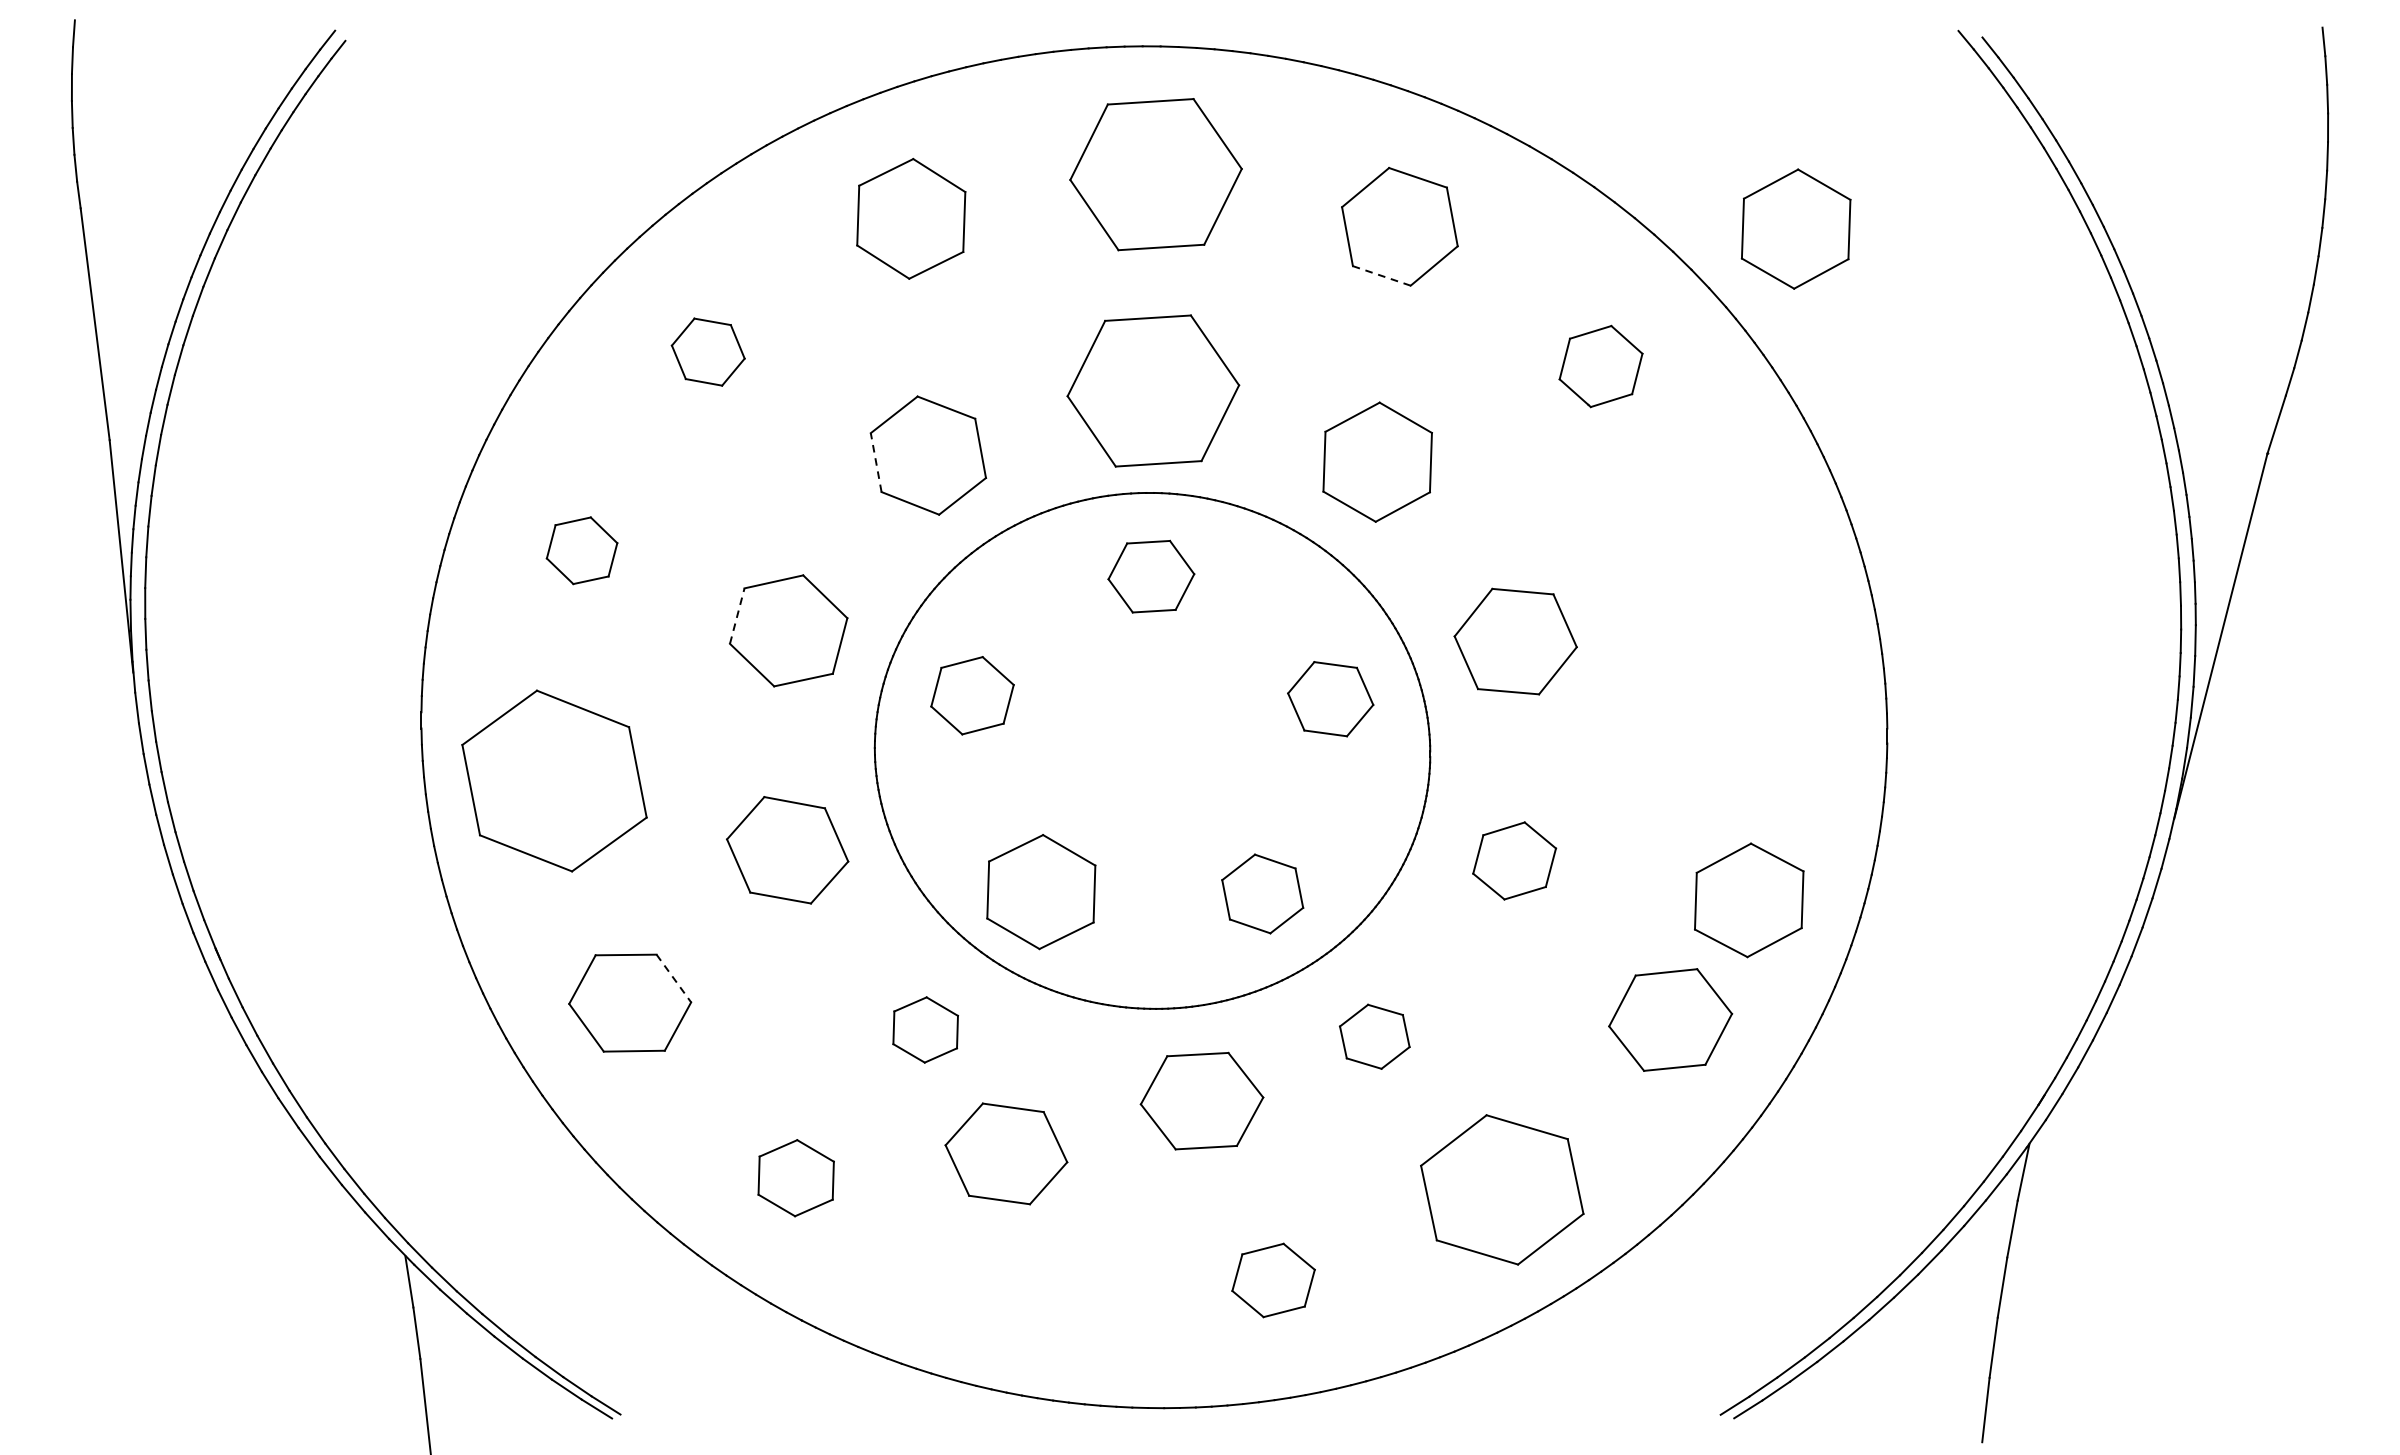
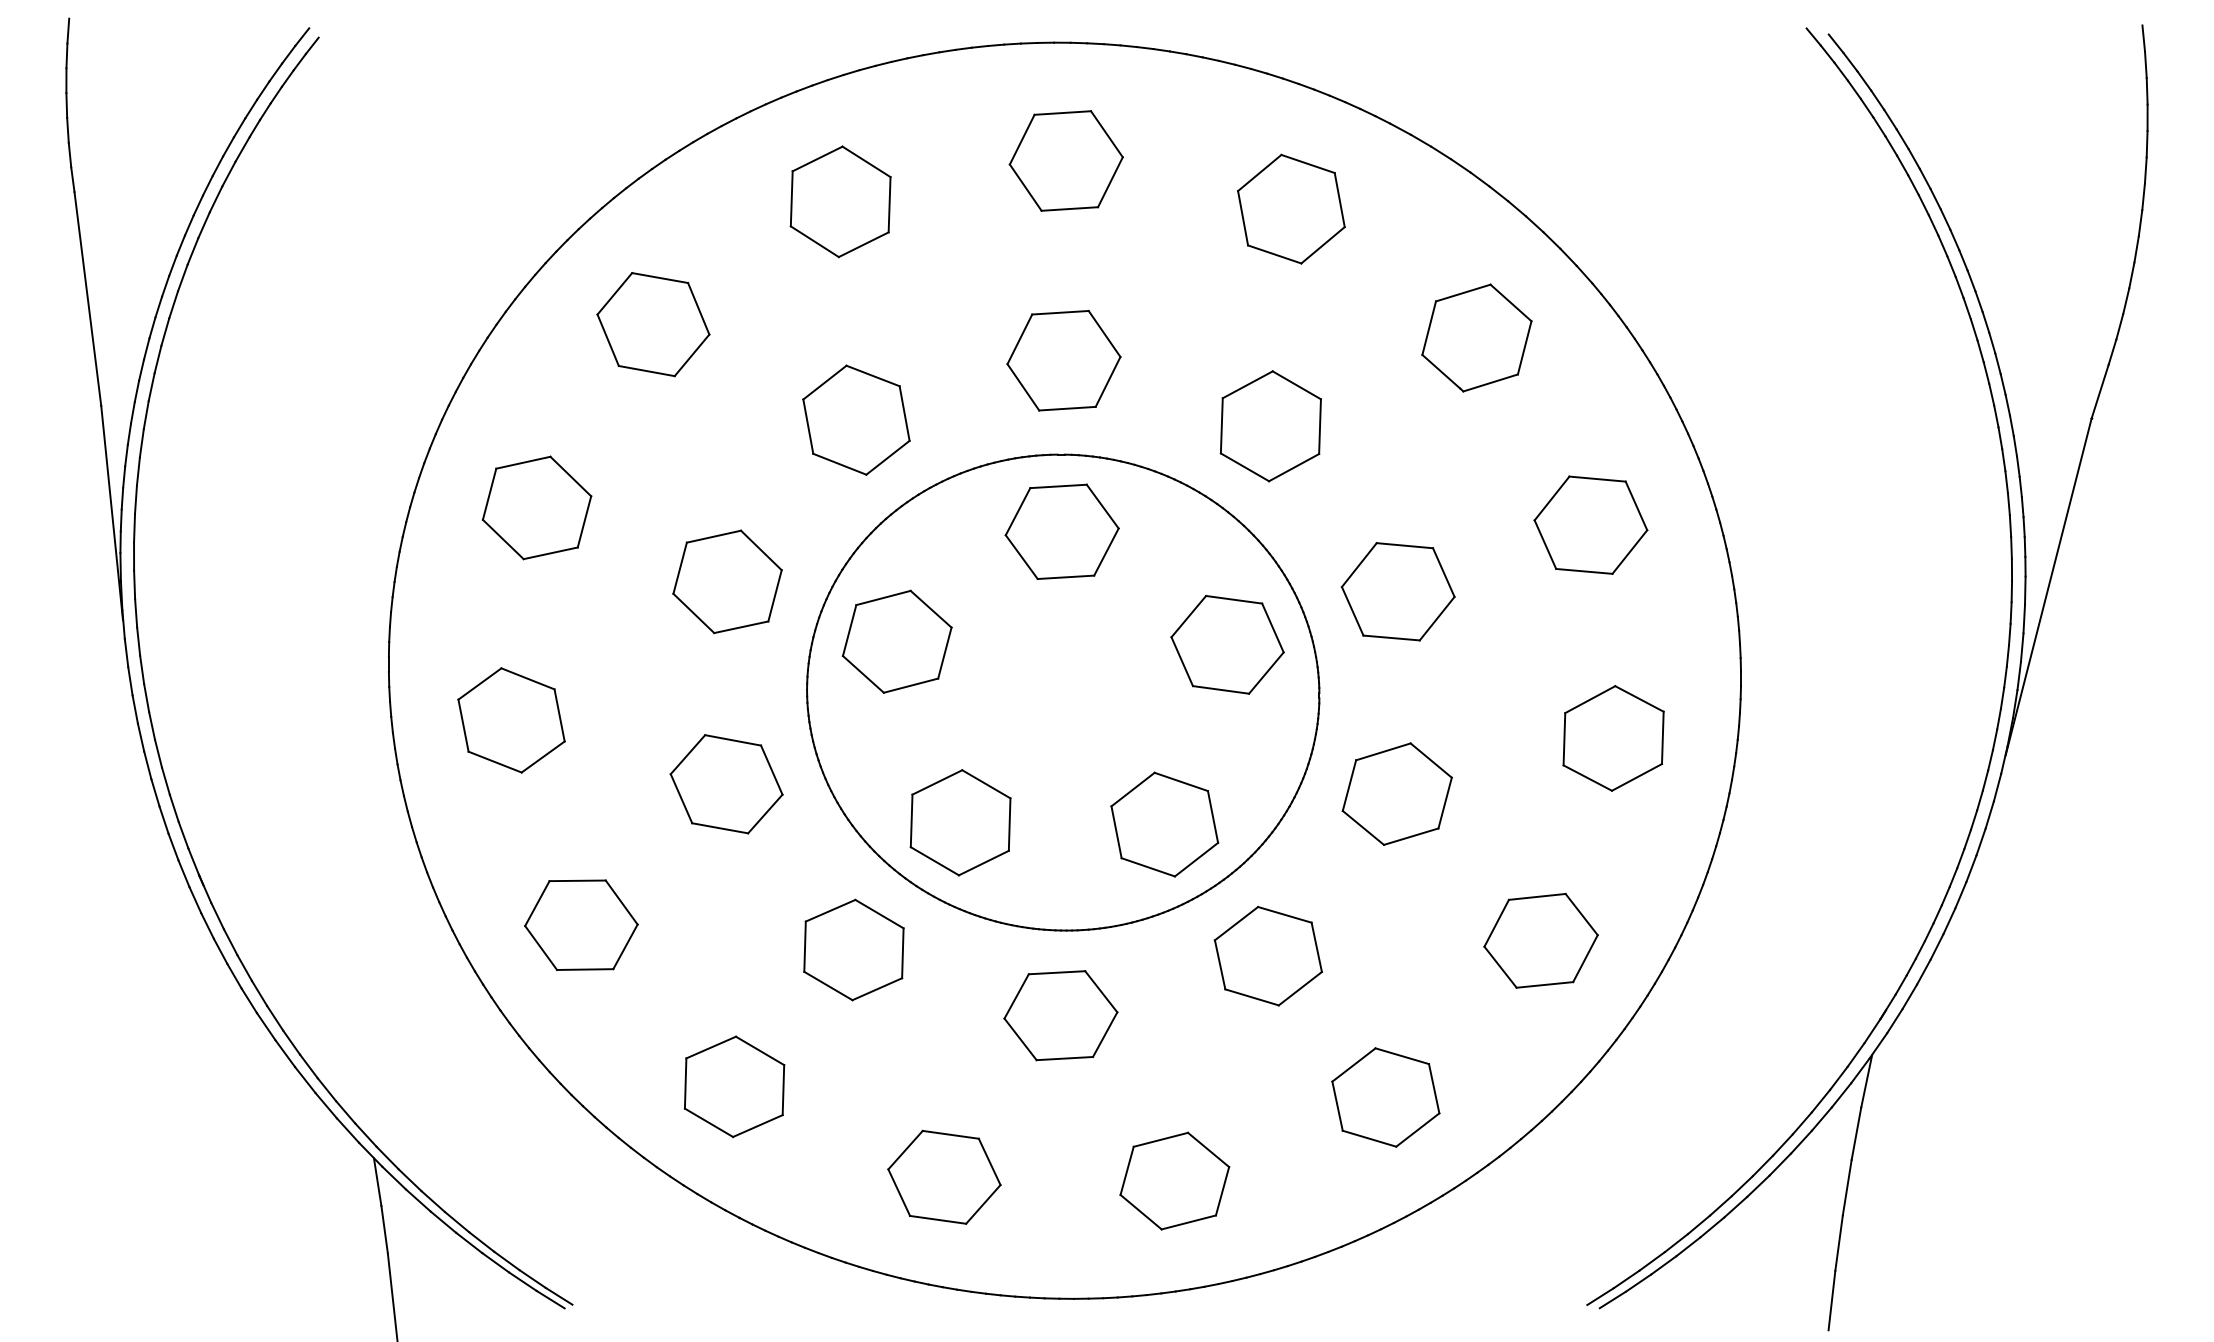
part: (1155, 174) -> (1065, 160), size x0.71
part: (1795, 229) -> (1656, 211), removed
line: (1381, 275) -> (1274, 254), dashed -> solid
part: (708, 351) -> (653, 324), size x1.67
part: (1600, 365) -> (1476, 337), size x1.43
part: (1152, 390) -> (1063, 360), size x0.71
line: (876, 462) -> (808, 426), dashed -> solid
part: (581, 550) -> (536, 507), size x1.67
part: (1724, 568) -> (1590, 524), added
part: (1150, 576) -> (1061, 531), size x1.43
line: (737, 615) -> (680, 567), dashed -> solid
part: (971, 695) -> (896, 641), size x1.43
part: (1330, 698) -> (1227, 644), size x1.43
part: (554, 781) -> (511, 720), size x0.62
part: (1513, 860) -> (1396, 793), size x1.43
part: (1262, 893) -> (1164, 824), size x1.43
part: (1749, 900) -> (1613, 738), moved
line: (673, 978) -> (621, 902), dashed -> solid
part: (925, 1029) -> (853, 949), size x1.67
part: (1373, 1037) -> (1267, 956), size x1.67
part: (1201, 1100) -> (1060, 1015), moved
part: (1006, 1153) -> (944, 1176), moved
part: (796, 1177) -> (734, 1086), size x1.43
part: (1501, 1189) -> (1385, 1097), size x0.71
part: (1273, 1279) -> (1174, 1180), size x1.43

